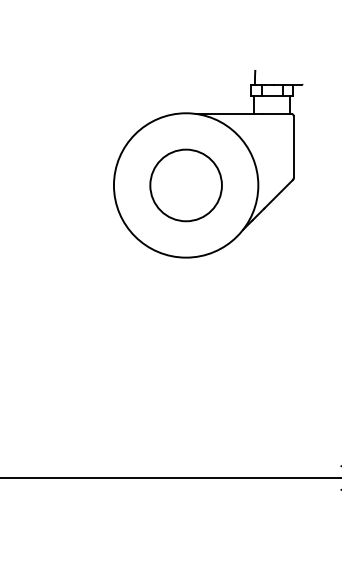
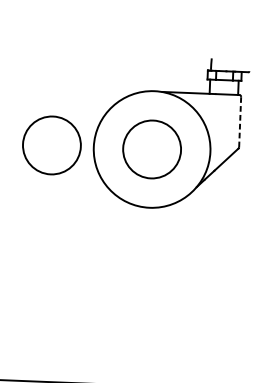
line: (293, 146) -> (240, 121), solid -> dashed
circle: (61, 185) -> (51, 145), added

